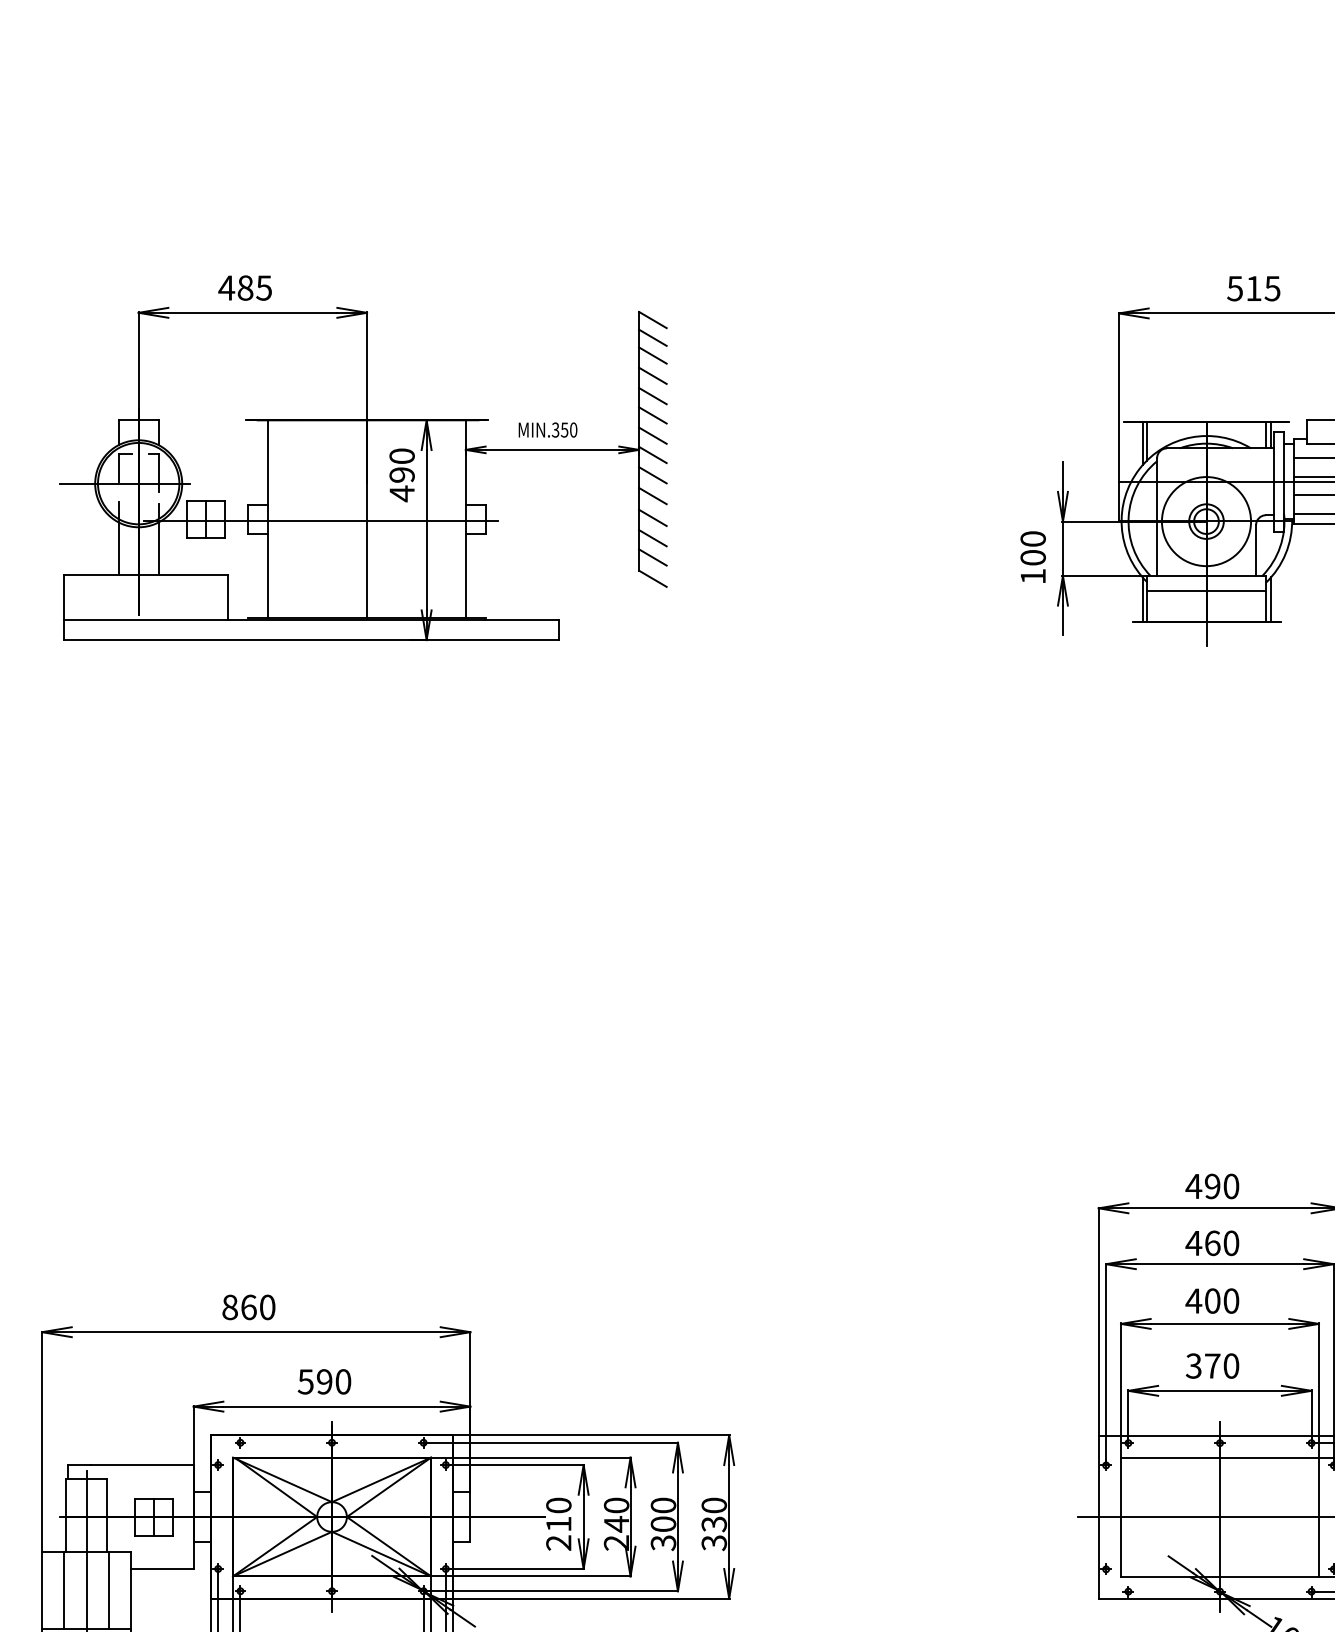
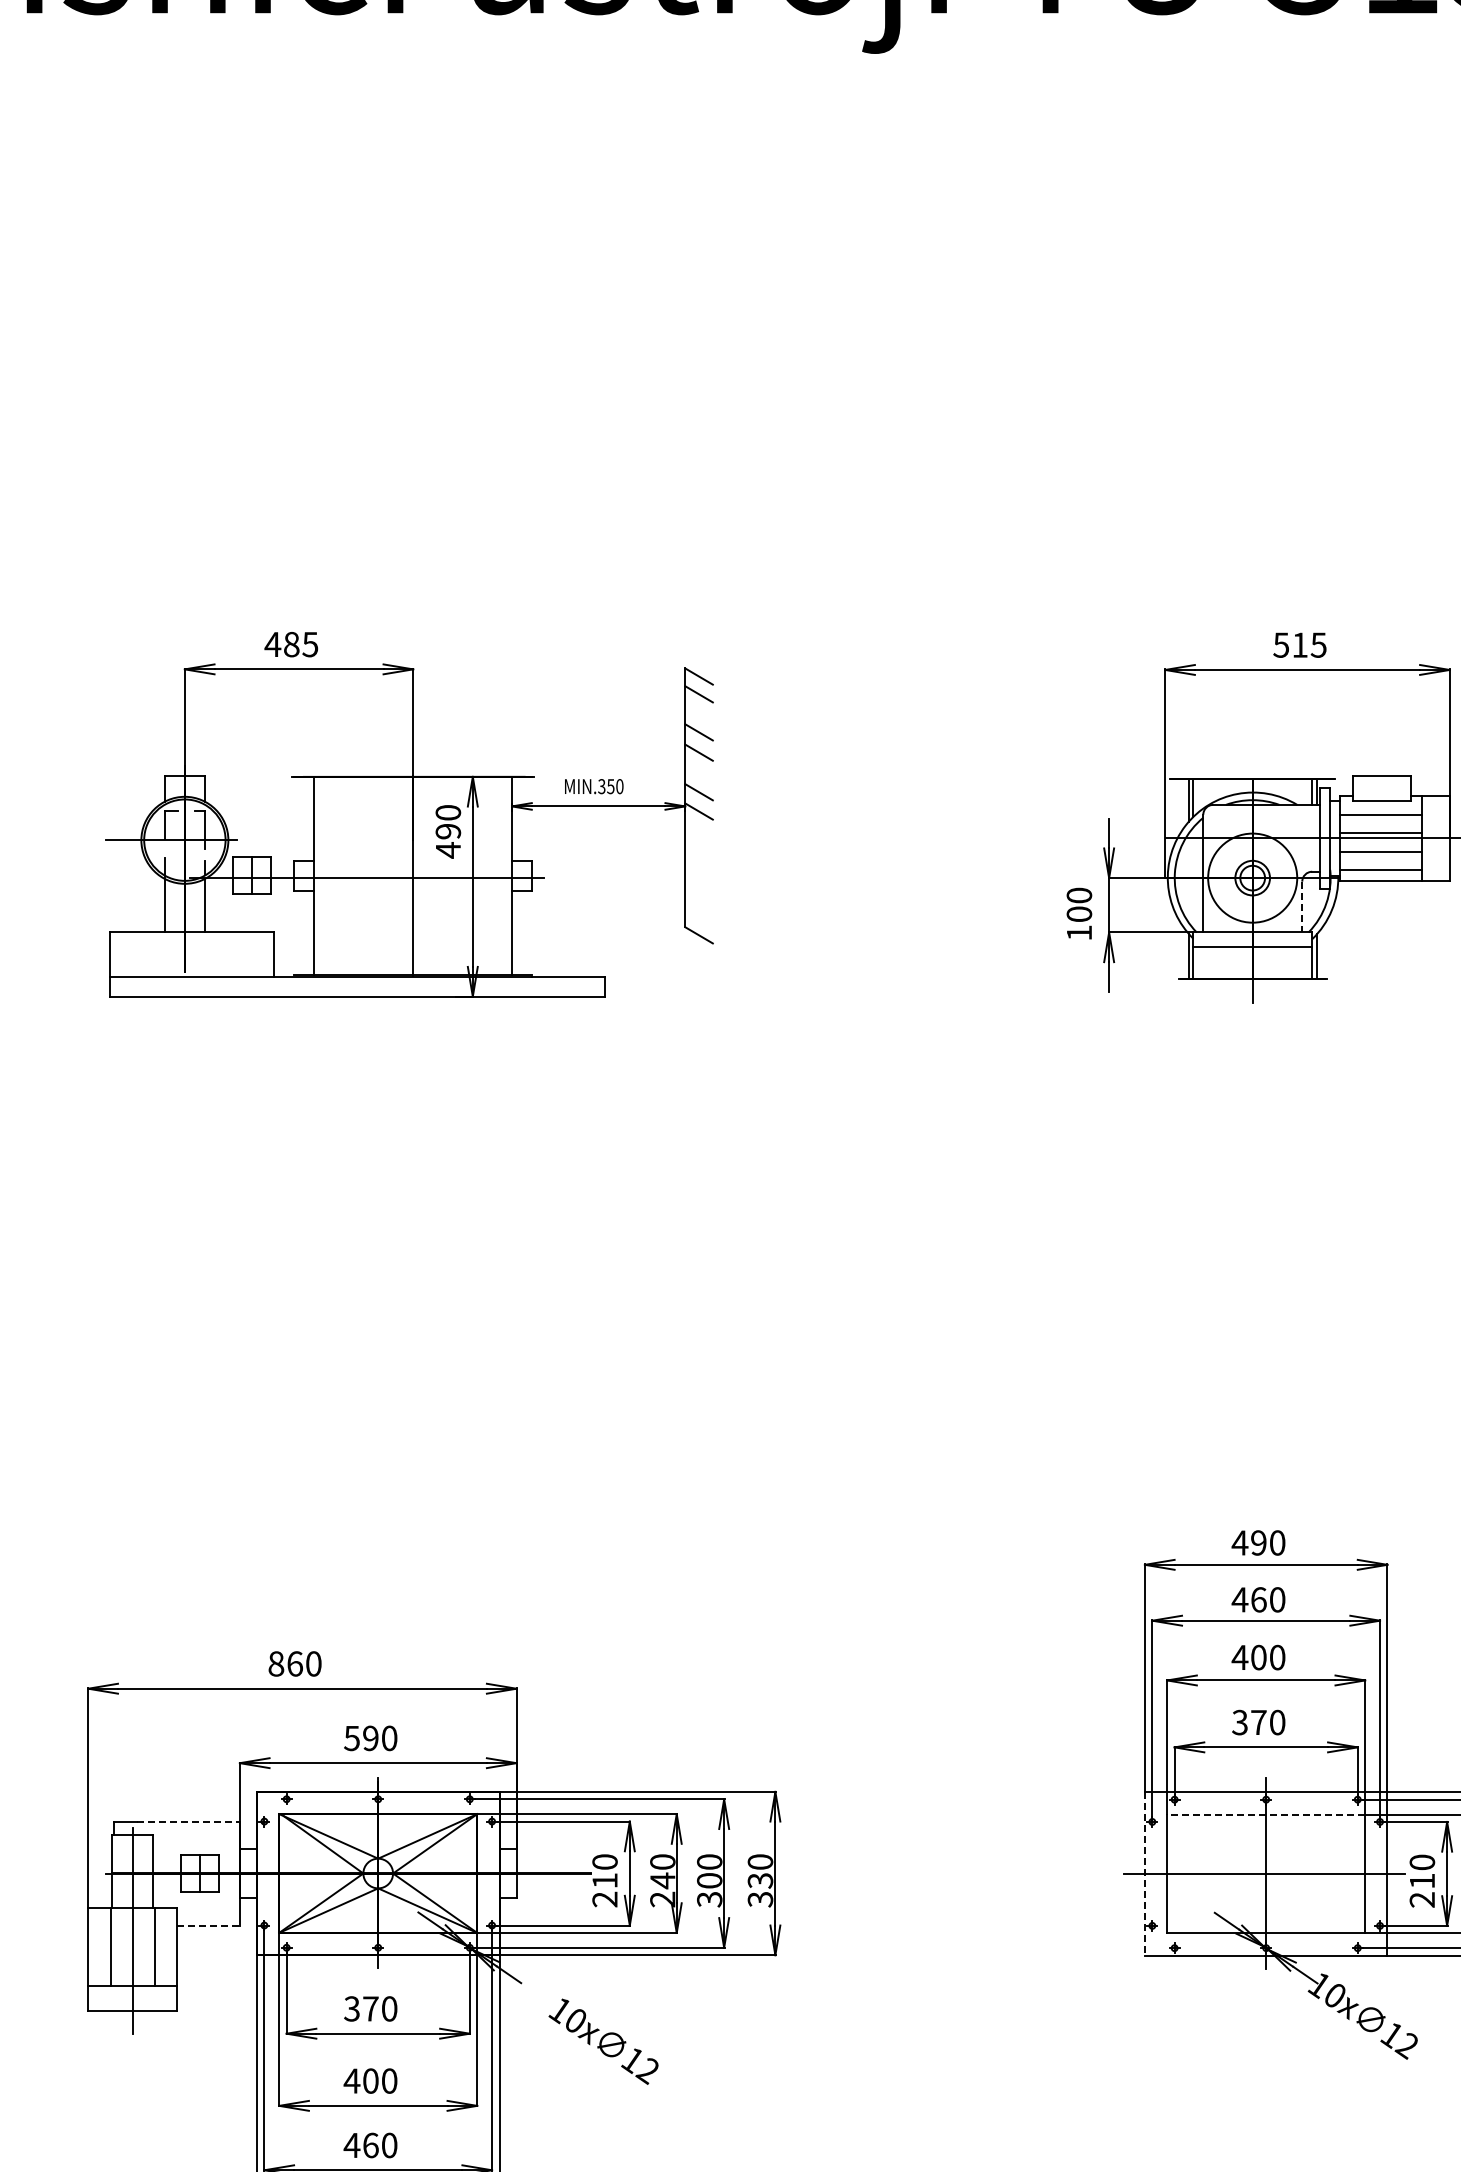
line: (652, 354) -> (698, 711), removed
line: (652, 414) -> (698, 771), removed
line: (652, 474) -> (698, 831), removed
line: (652, 495) -> (698, 852), removed
line: (652, 517) -> (698, 874), removed
line: (652, 537) -> (698, 894), removed
line: (1256, 550) -> (1302, 907), solid -> dashed
line: (652, 556) -> (698, 913), removed
line: (1220, 1457) -> (1266, 1814), solid -> dashed
line: (142, 1464) -> (188, 1821), solid -> dashed
line: (1098, 1516) -> (1144, 1873), solid -> dashed
line: (162, 1568) -> (208, 1925), solid -> dashed

